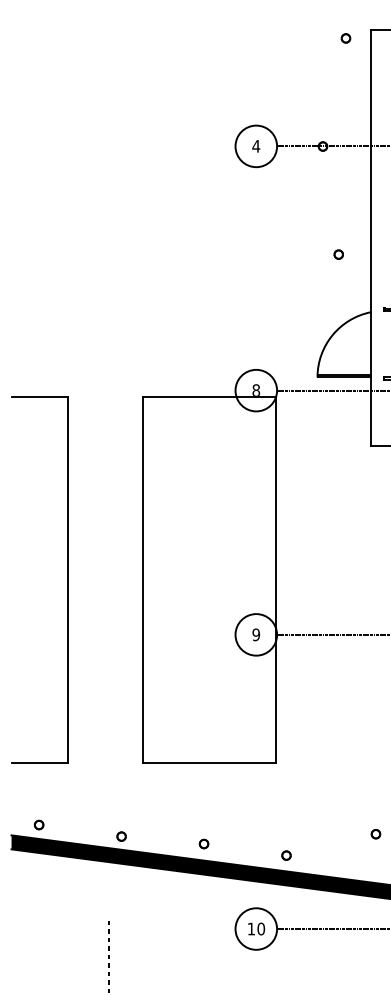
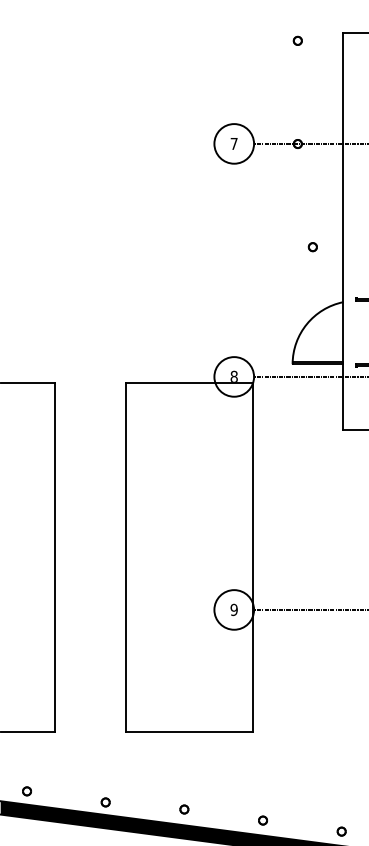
part: (345, 38) -> (297, 40), moved
text: (256, 146) -> (234, 143), 4 -> 7
part: (375, 834) -> (341, 831), moved

